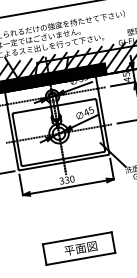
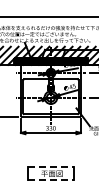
line: (76, 238) -> (50, 166), solid -> dashed
line: (80, 259) -> (50, 180), solid -> dashed

